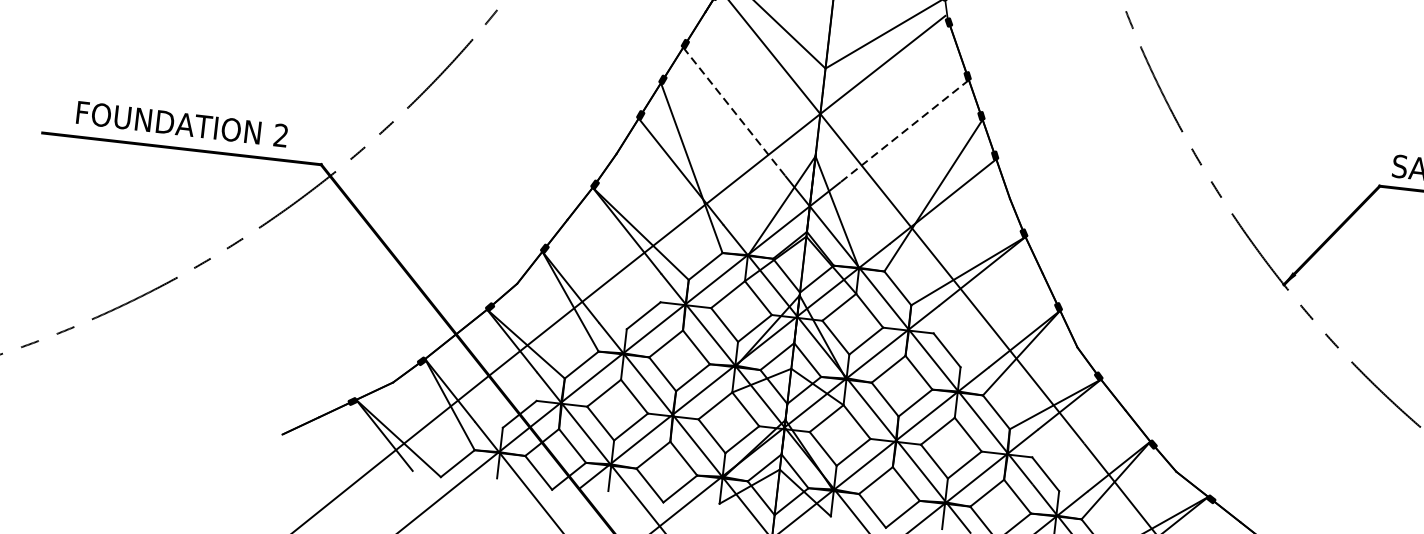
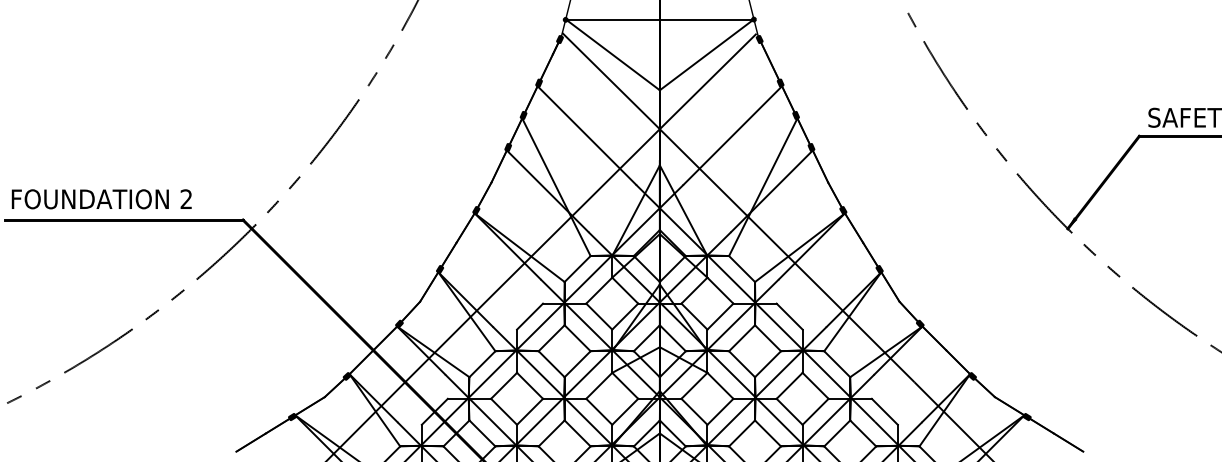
line: (733, 111) -> (586, 135), dashed -> solid
text: (181, 124) -> (101, 199), moved
line: (904, 131) -> (732, 135), dashed -> solid

